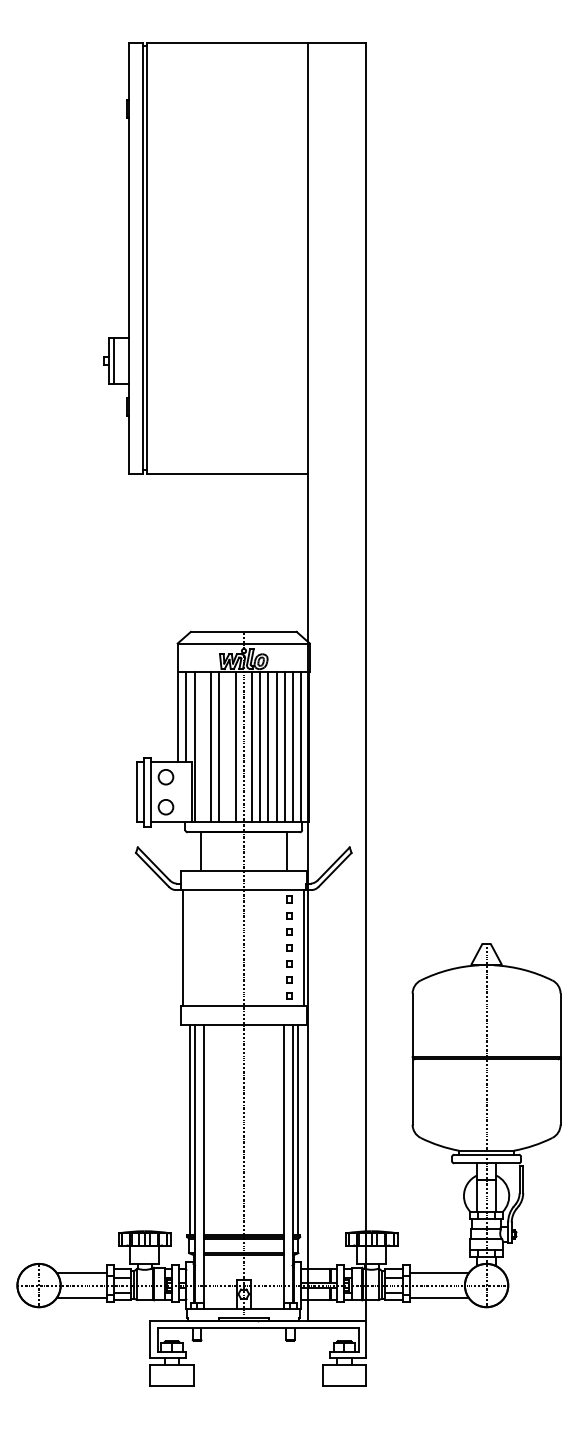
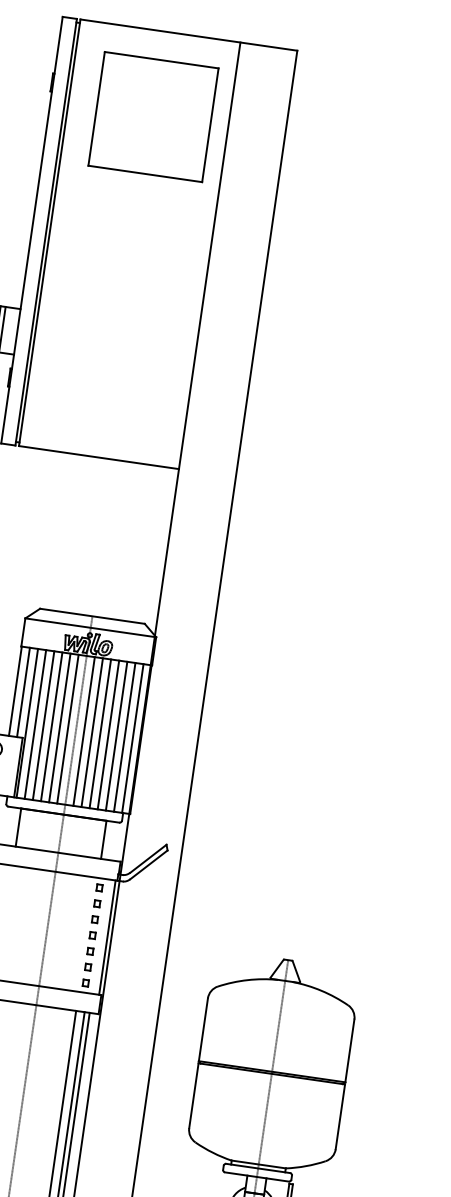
part: (232, 129) -> (152, 117), added
line: (202, 746) -> (35, 723), added
line: (227, 746) -> (59, 727), added

